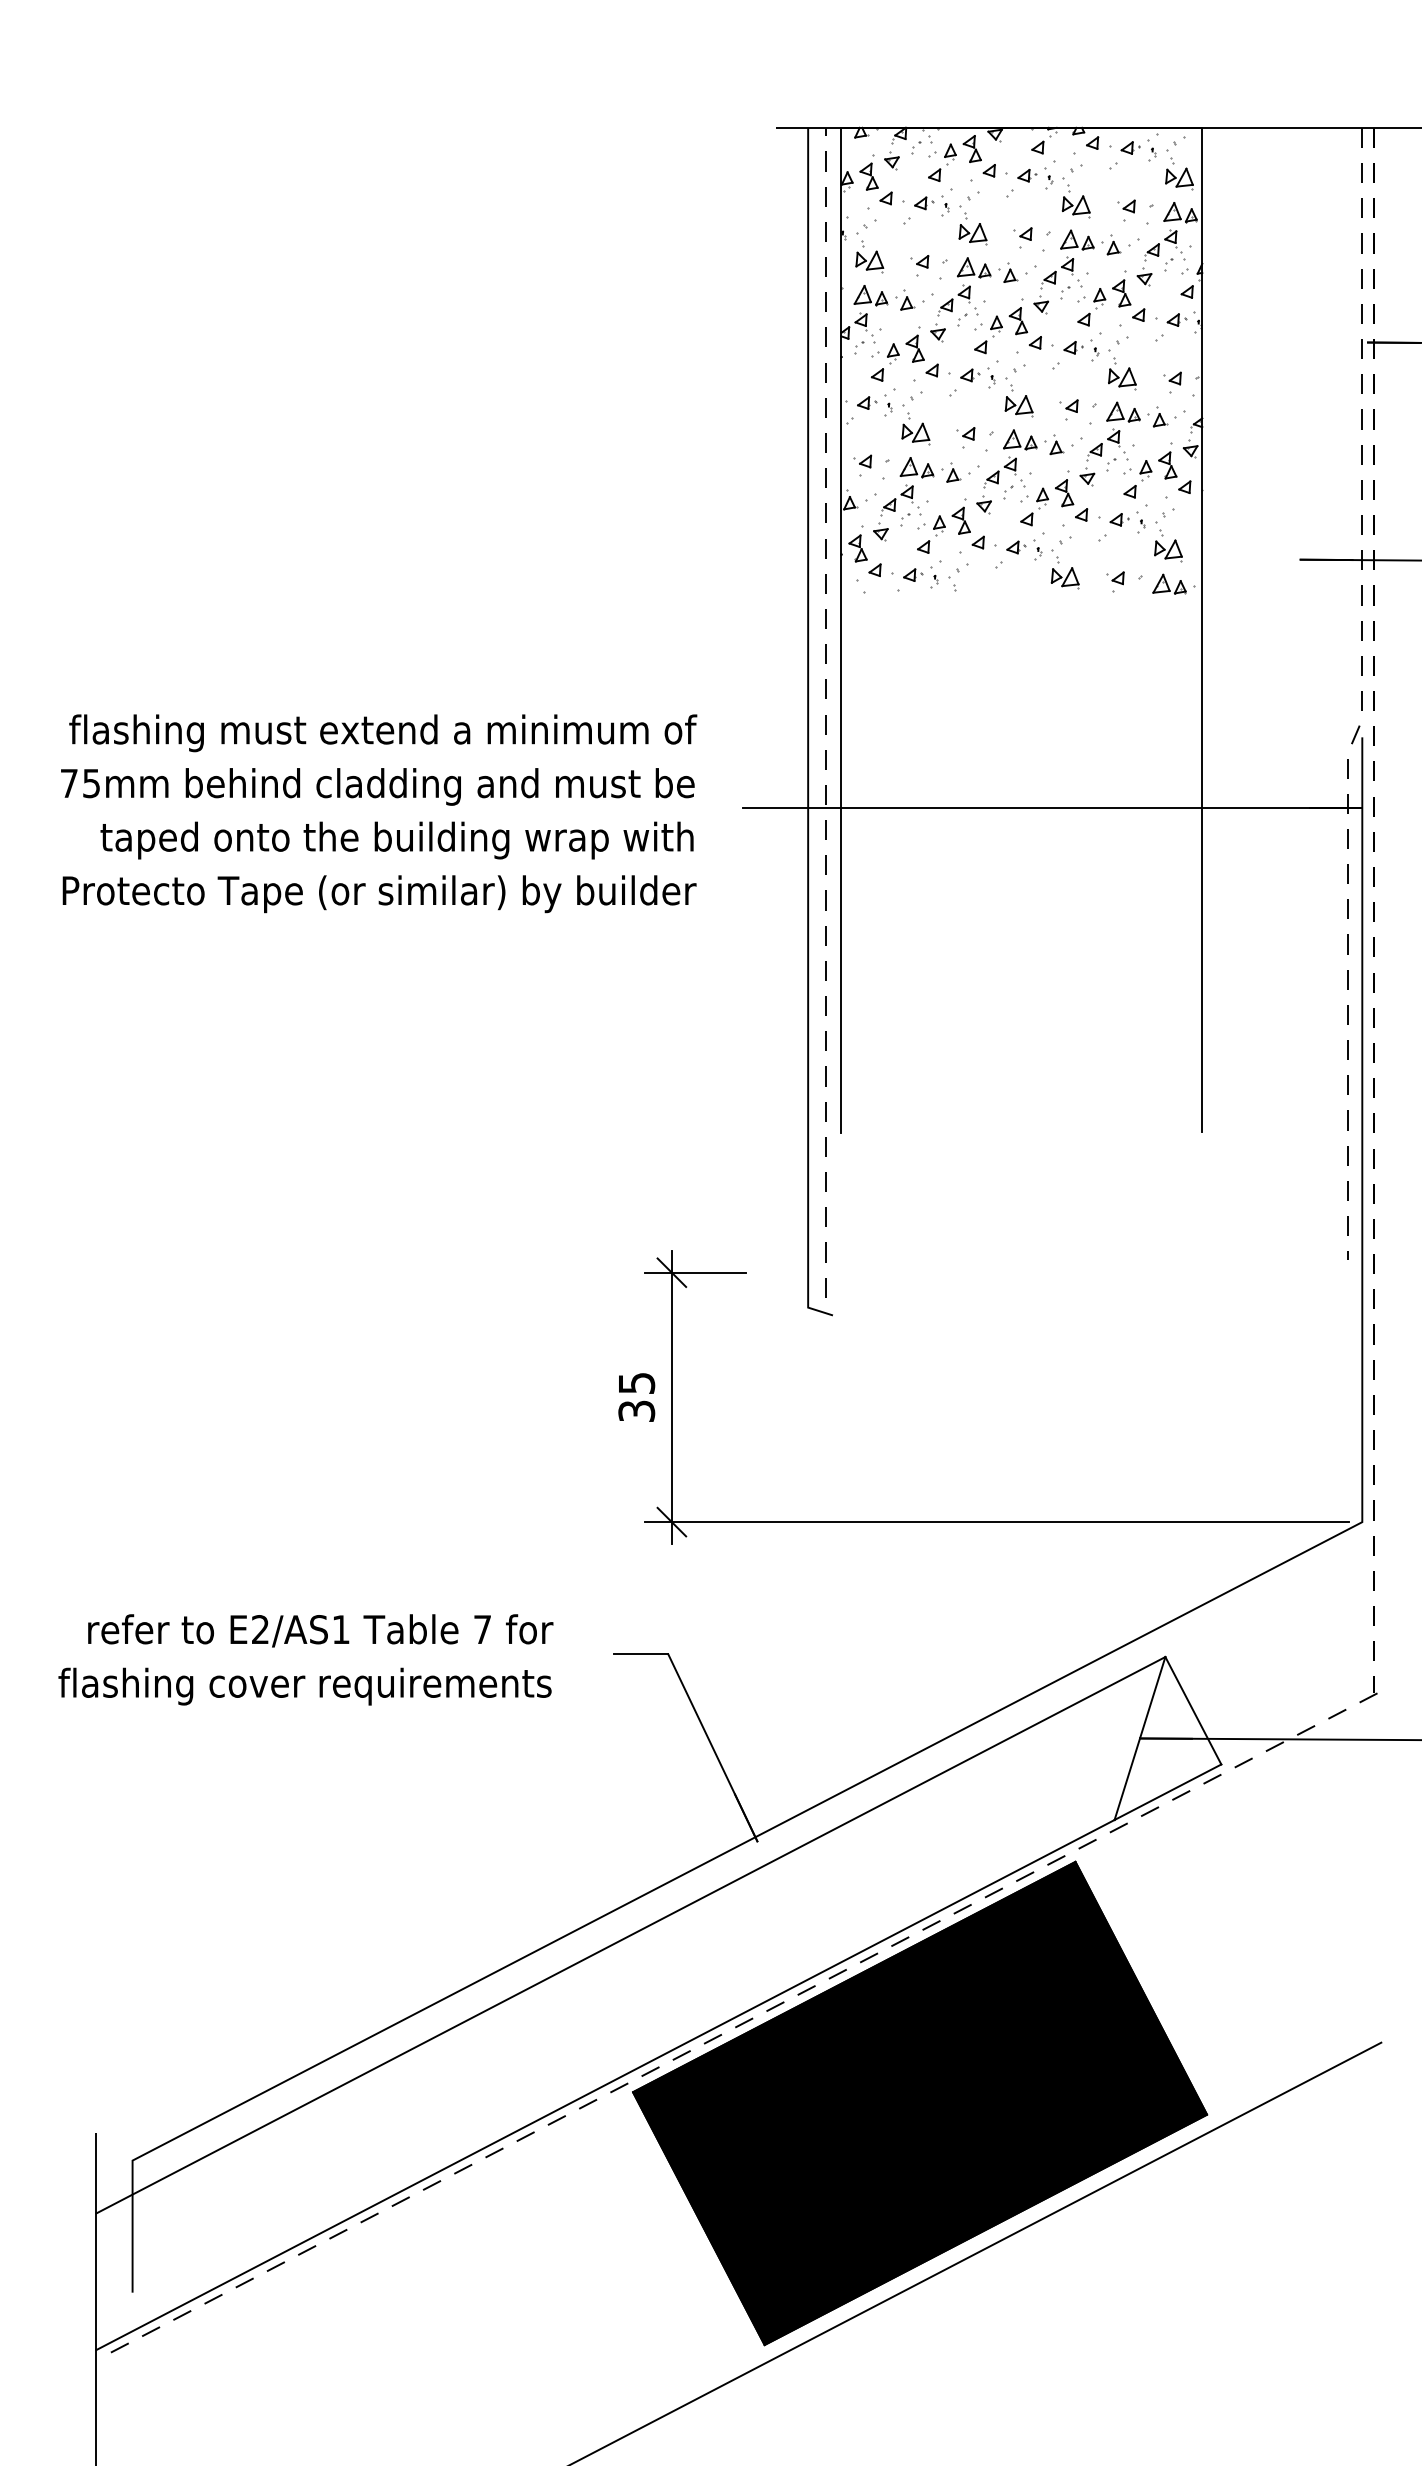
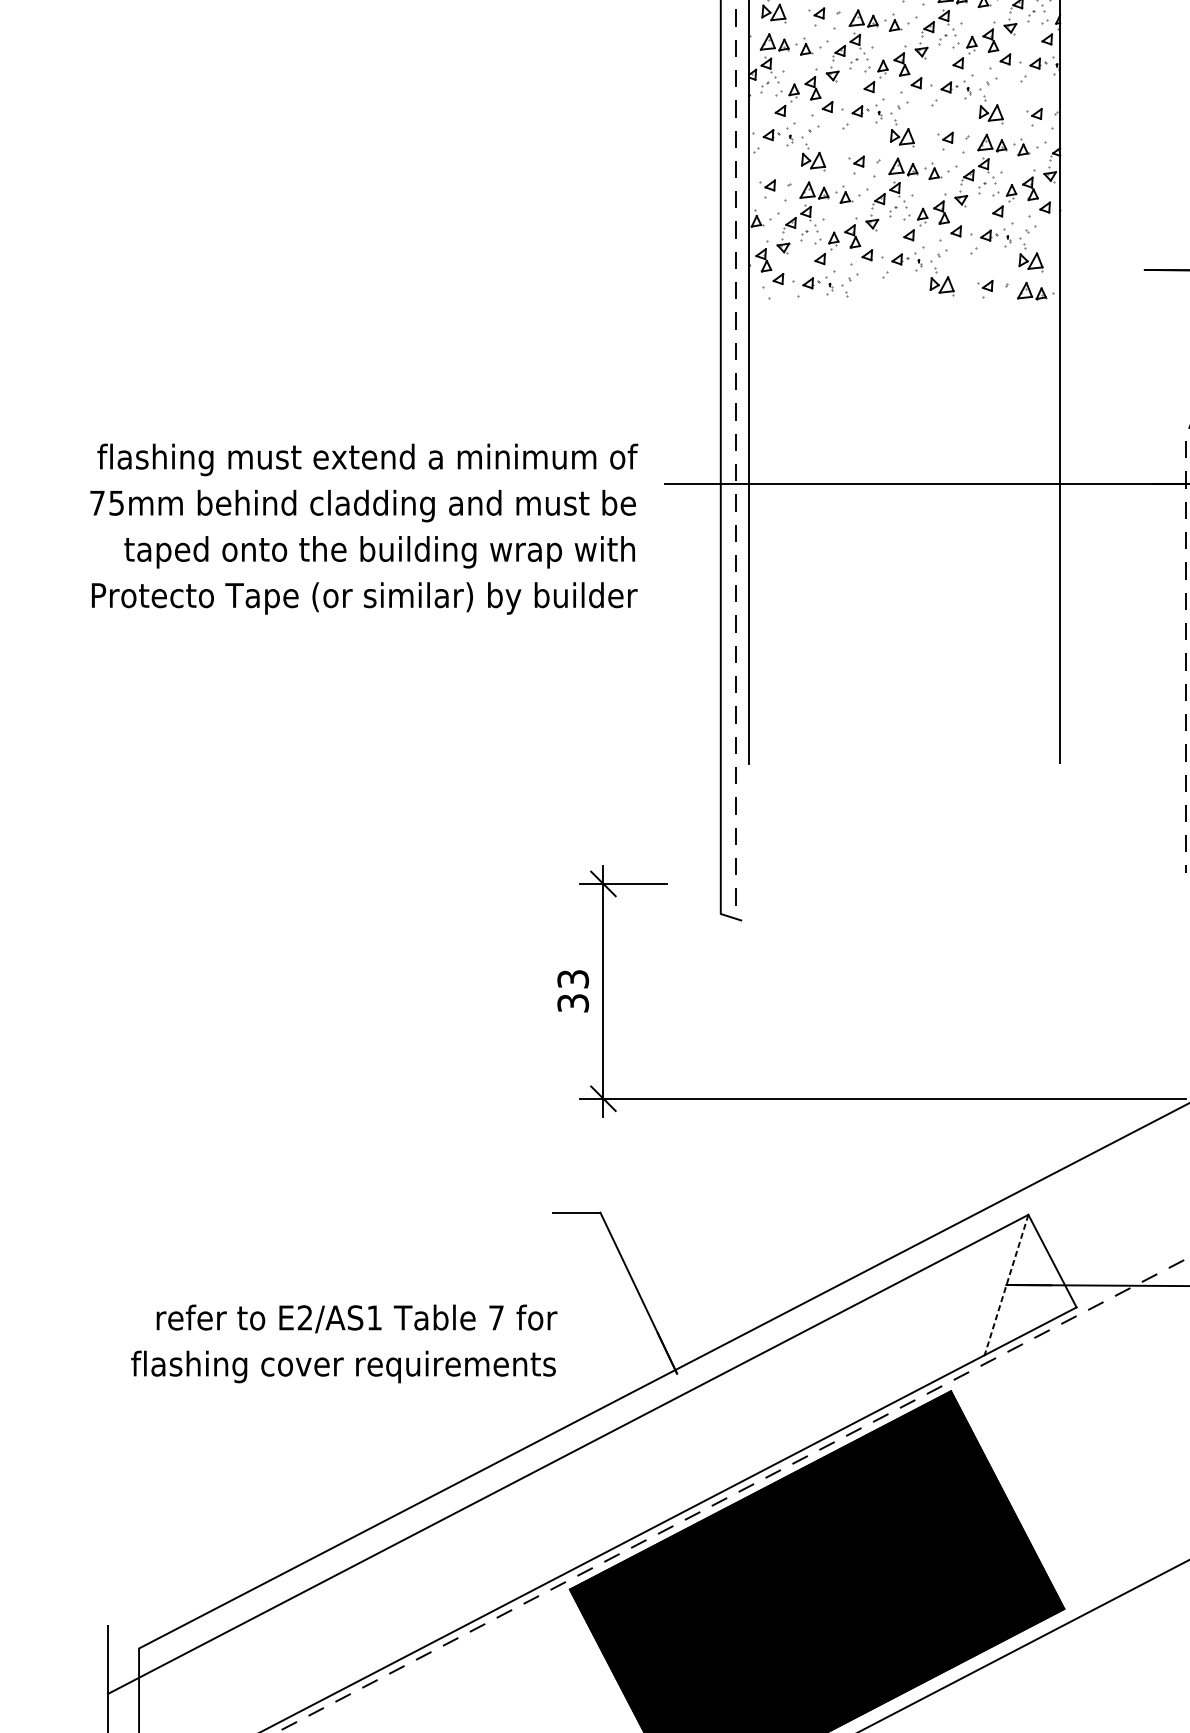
text: (379, 813) -> (364, 528), moved
text: (636, 1382) -> (572, 978), 35 -> 33
text: (305, 1659) -> (343, 1343), moved
line: (1139, 1738) -> (1006, 1285), solid -> dashed

